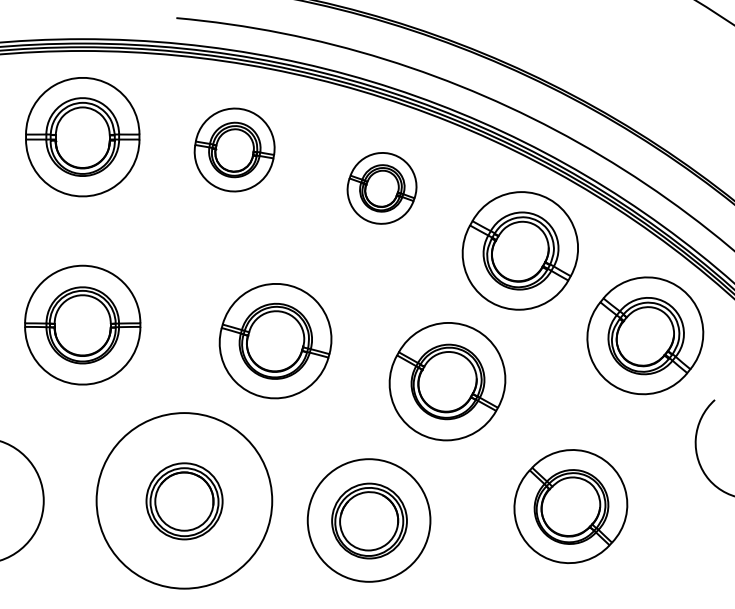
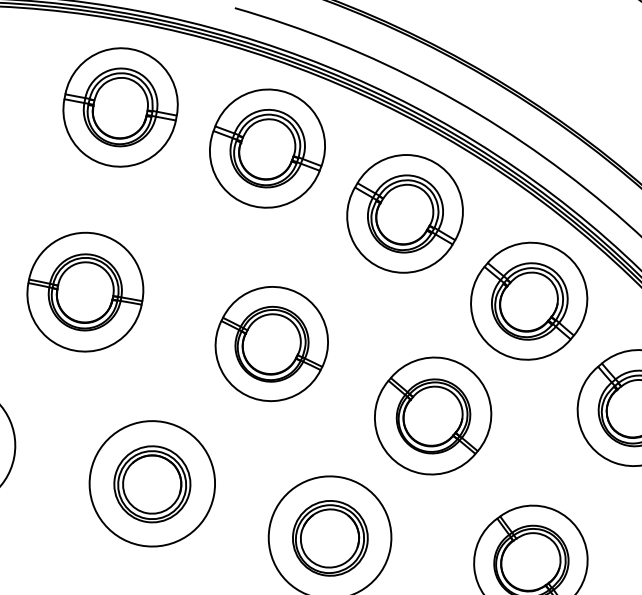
part: (234, 149) -> (267, 148), size x1.43
part: (381, 188) -> (404, 213), size x1.67
circle: (184, 500) -> (152, 483), size x0.71

